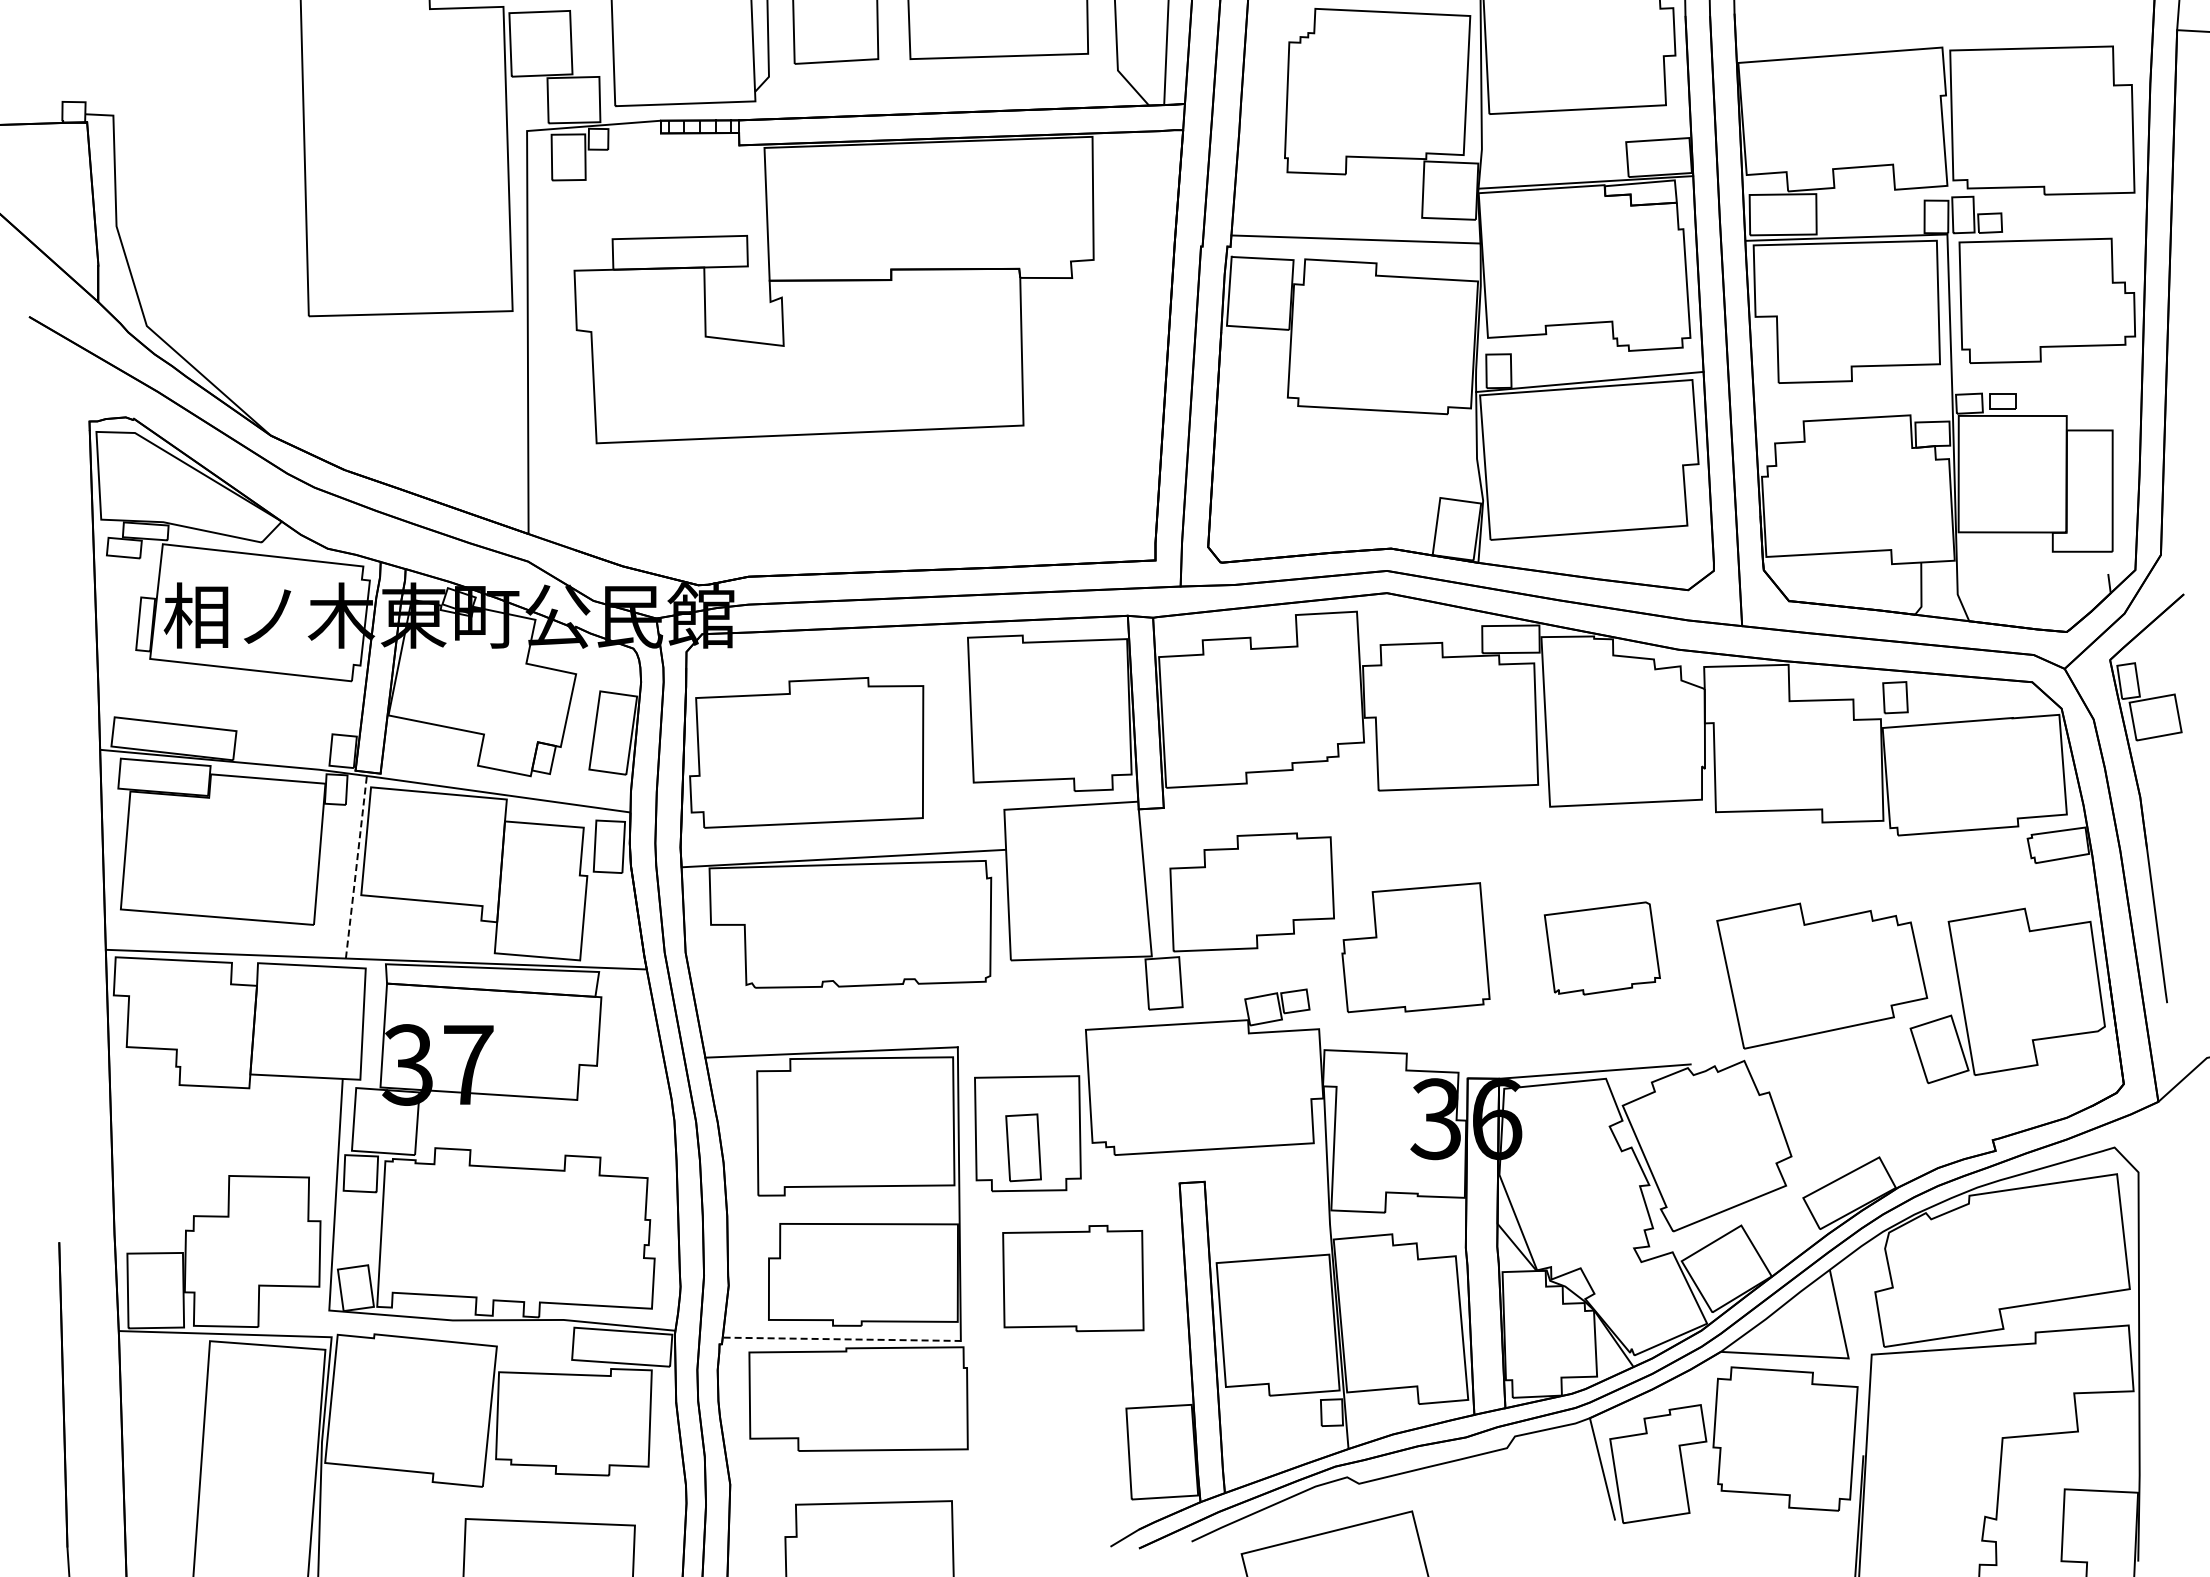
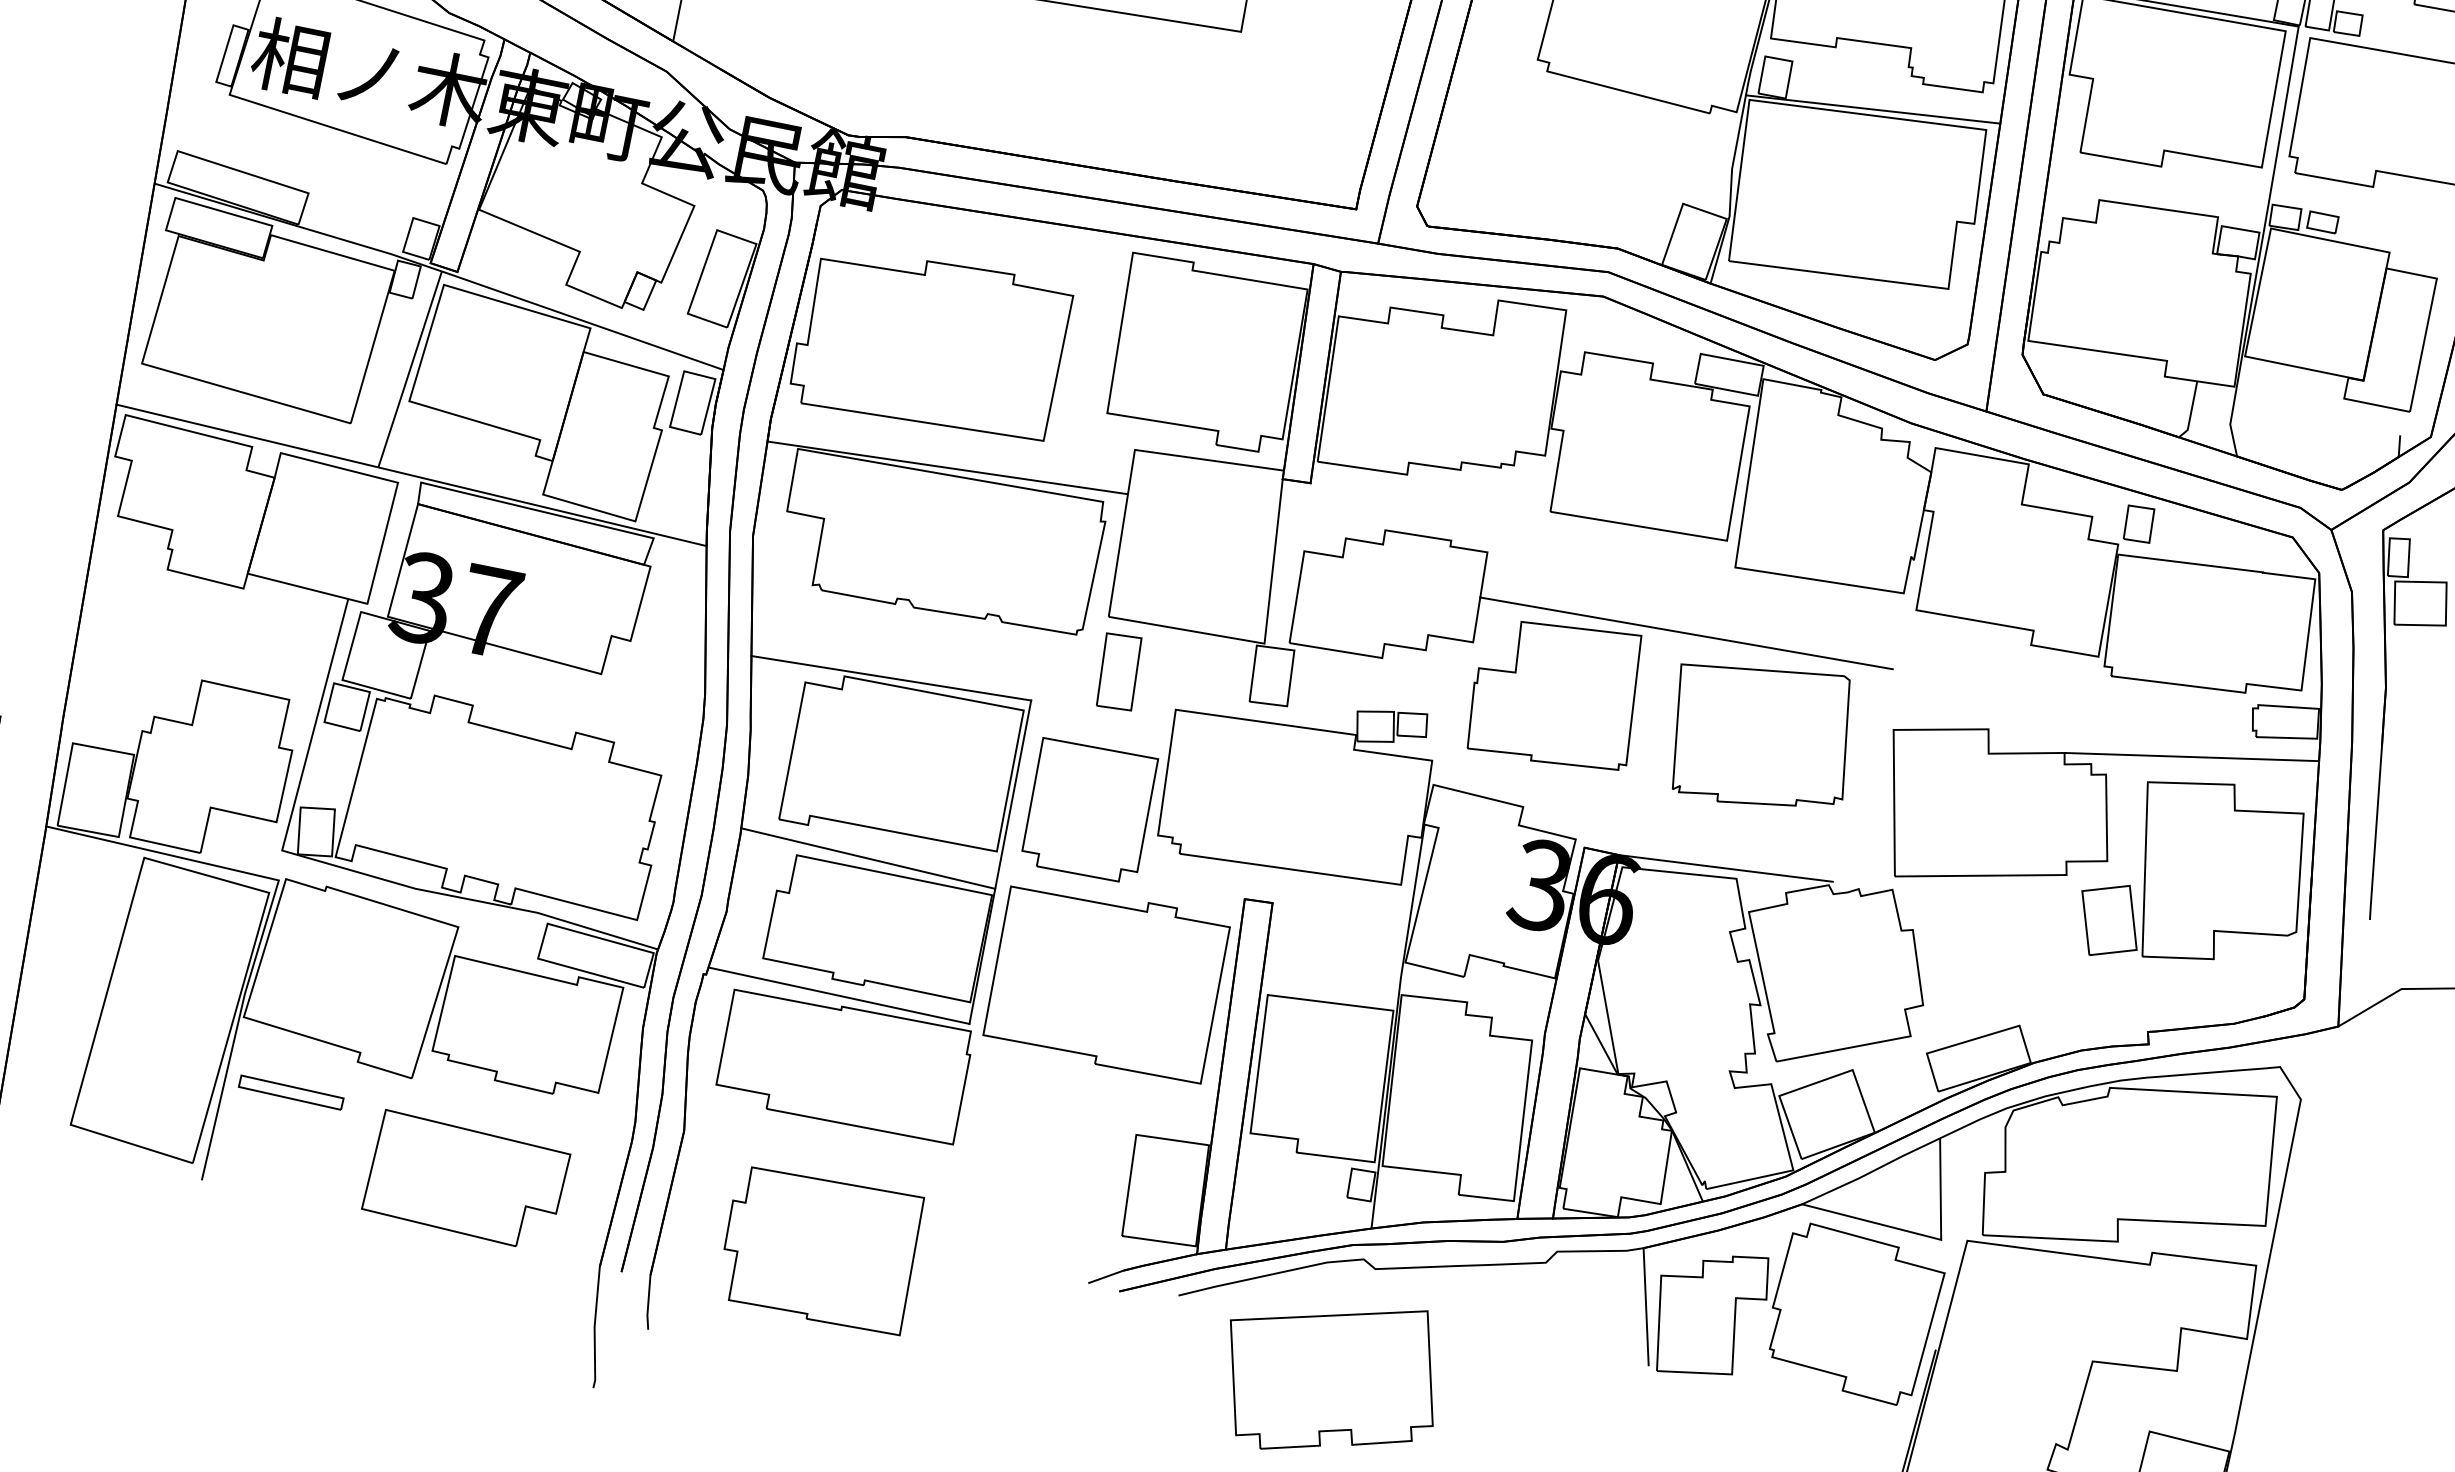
line: (356, 867) -> (410, 369), dashed -> solid
line: (1518, 872) -> (1686, 632), added
line: (1982, 891) -> (2191, 756), added
part: (1602, 948) -> (1761, 734), size x1.43
part: (1023, 1147) -> (1118, 671), moved
line: (842, 1214) -> (867, 858), added
part: (1073, 1278) -> (1107, 980), size x1.43
line: (842, 1339) -> (839, 996), dashed -> solid
part: (379, 1520) -> (290, 1092), added

